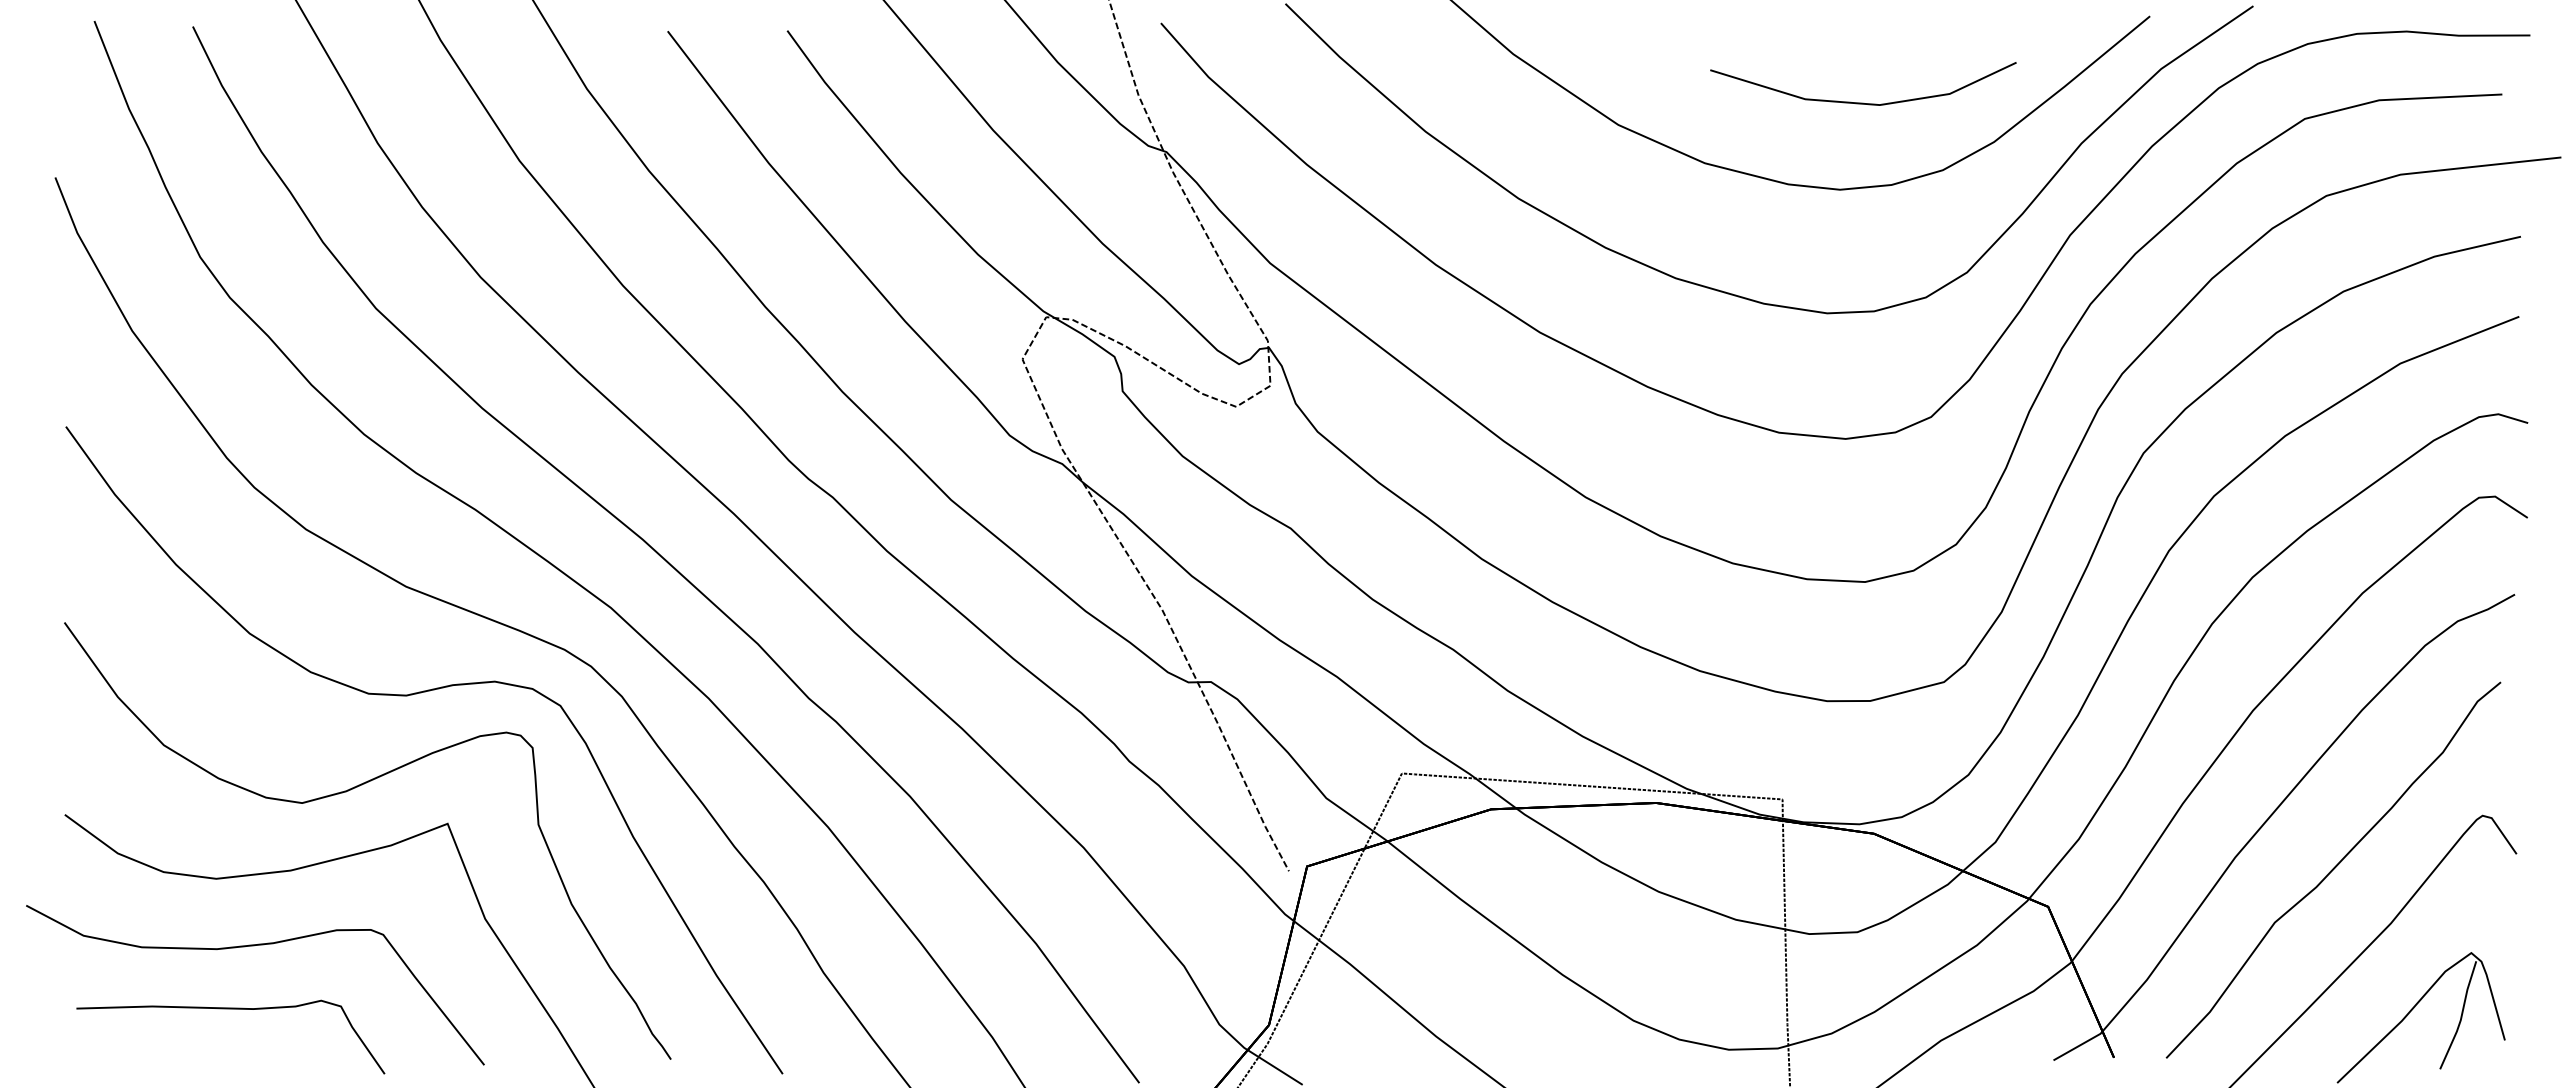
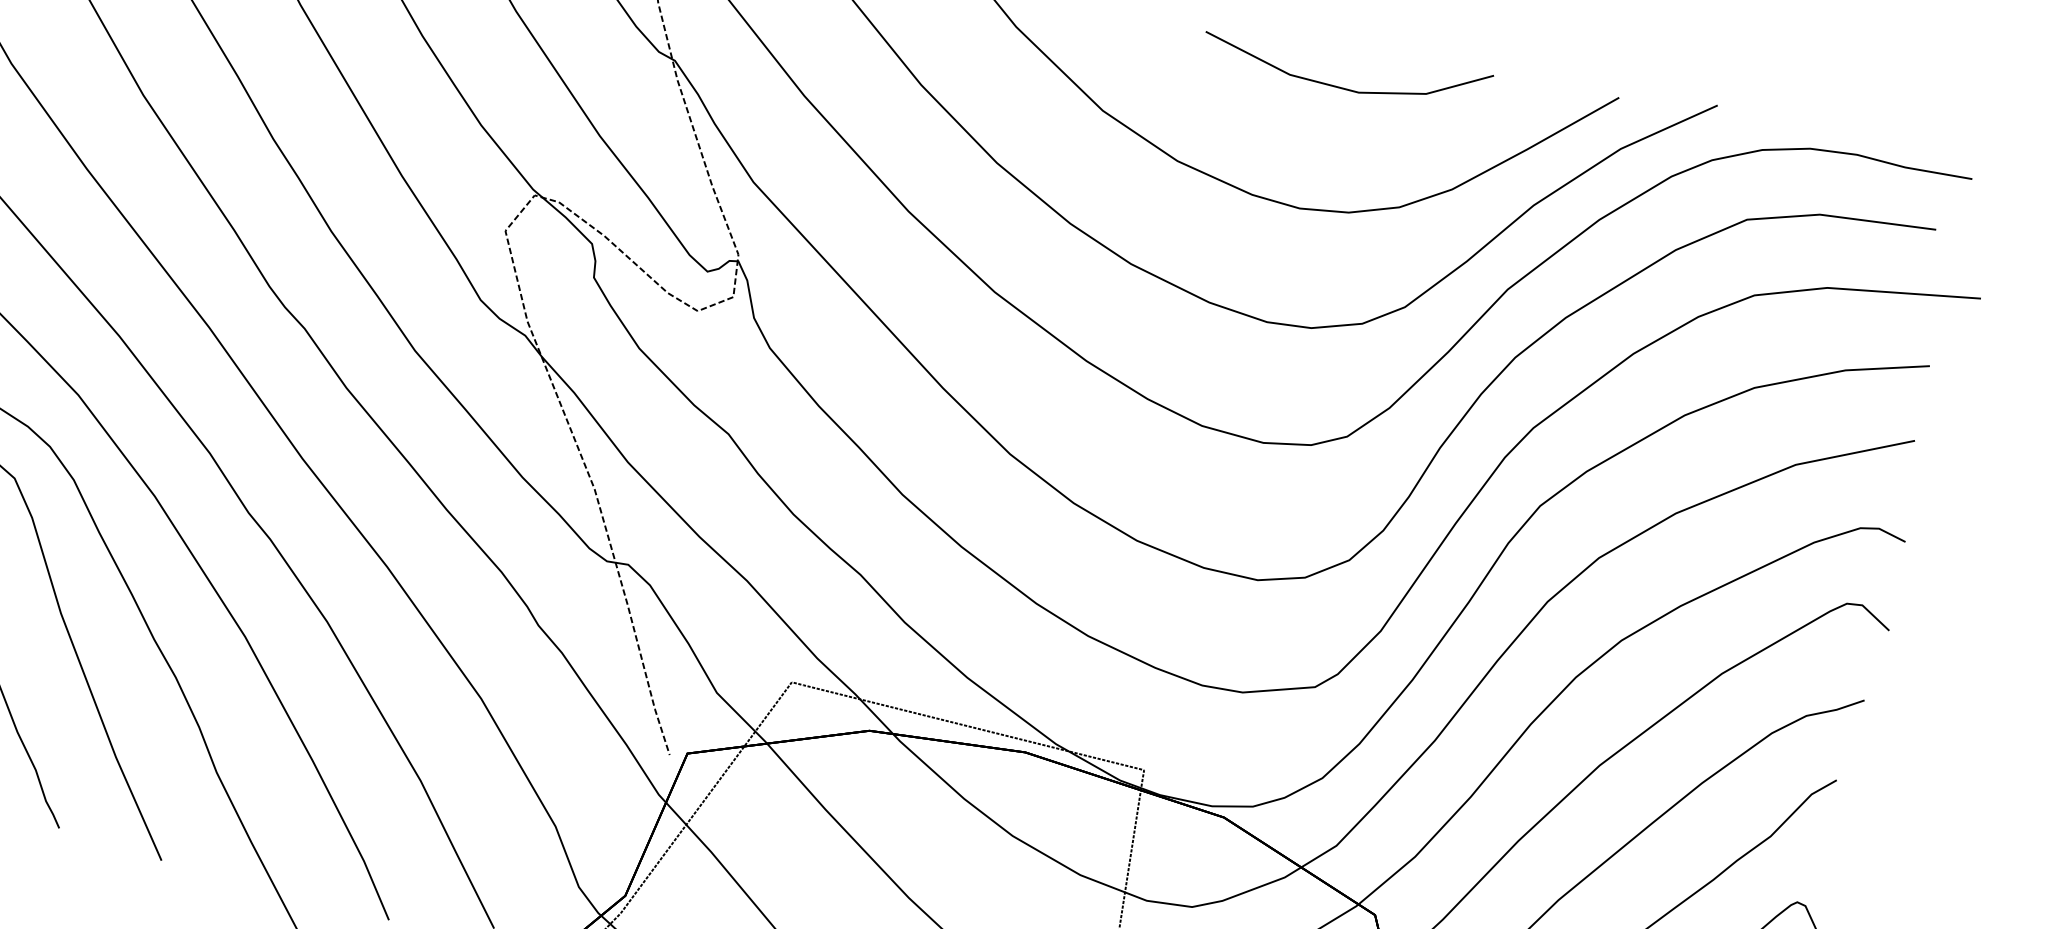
part: (1863, 102) -> (1343, 87), moved

